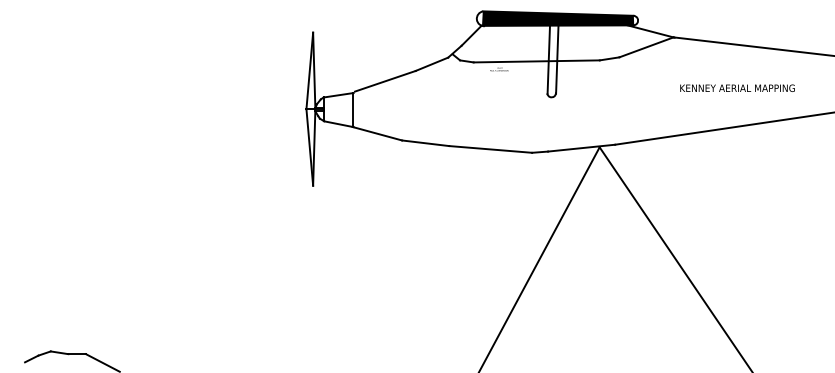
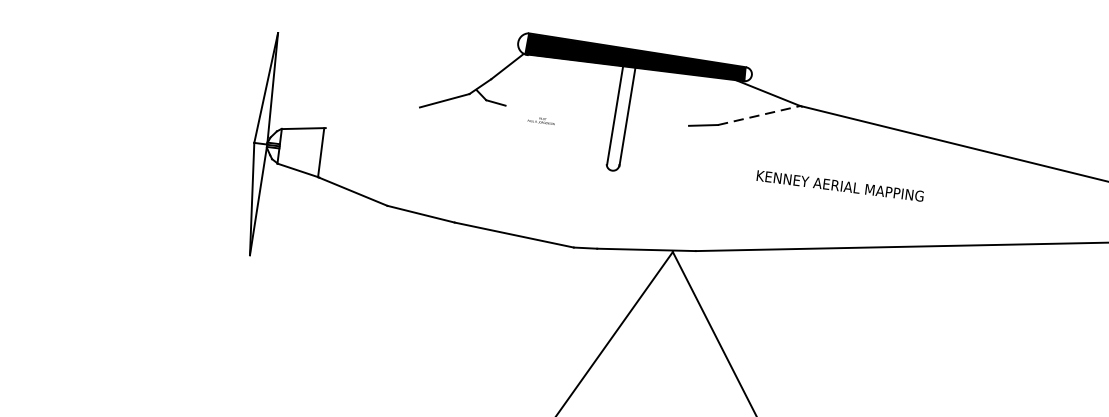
line: (646, 47) -> (759, 115), solid -> dashed
line: (536, 61) -> (596, 115), removed
line: (385, 80) -> (374, 115), removed
text: (737, 87) -> (840, 184), moved

